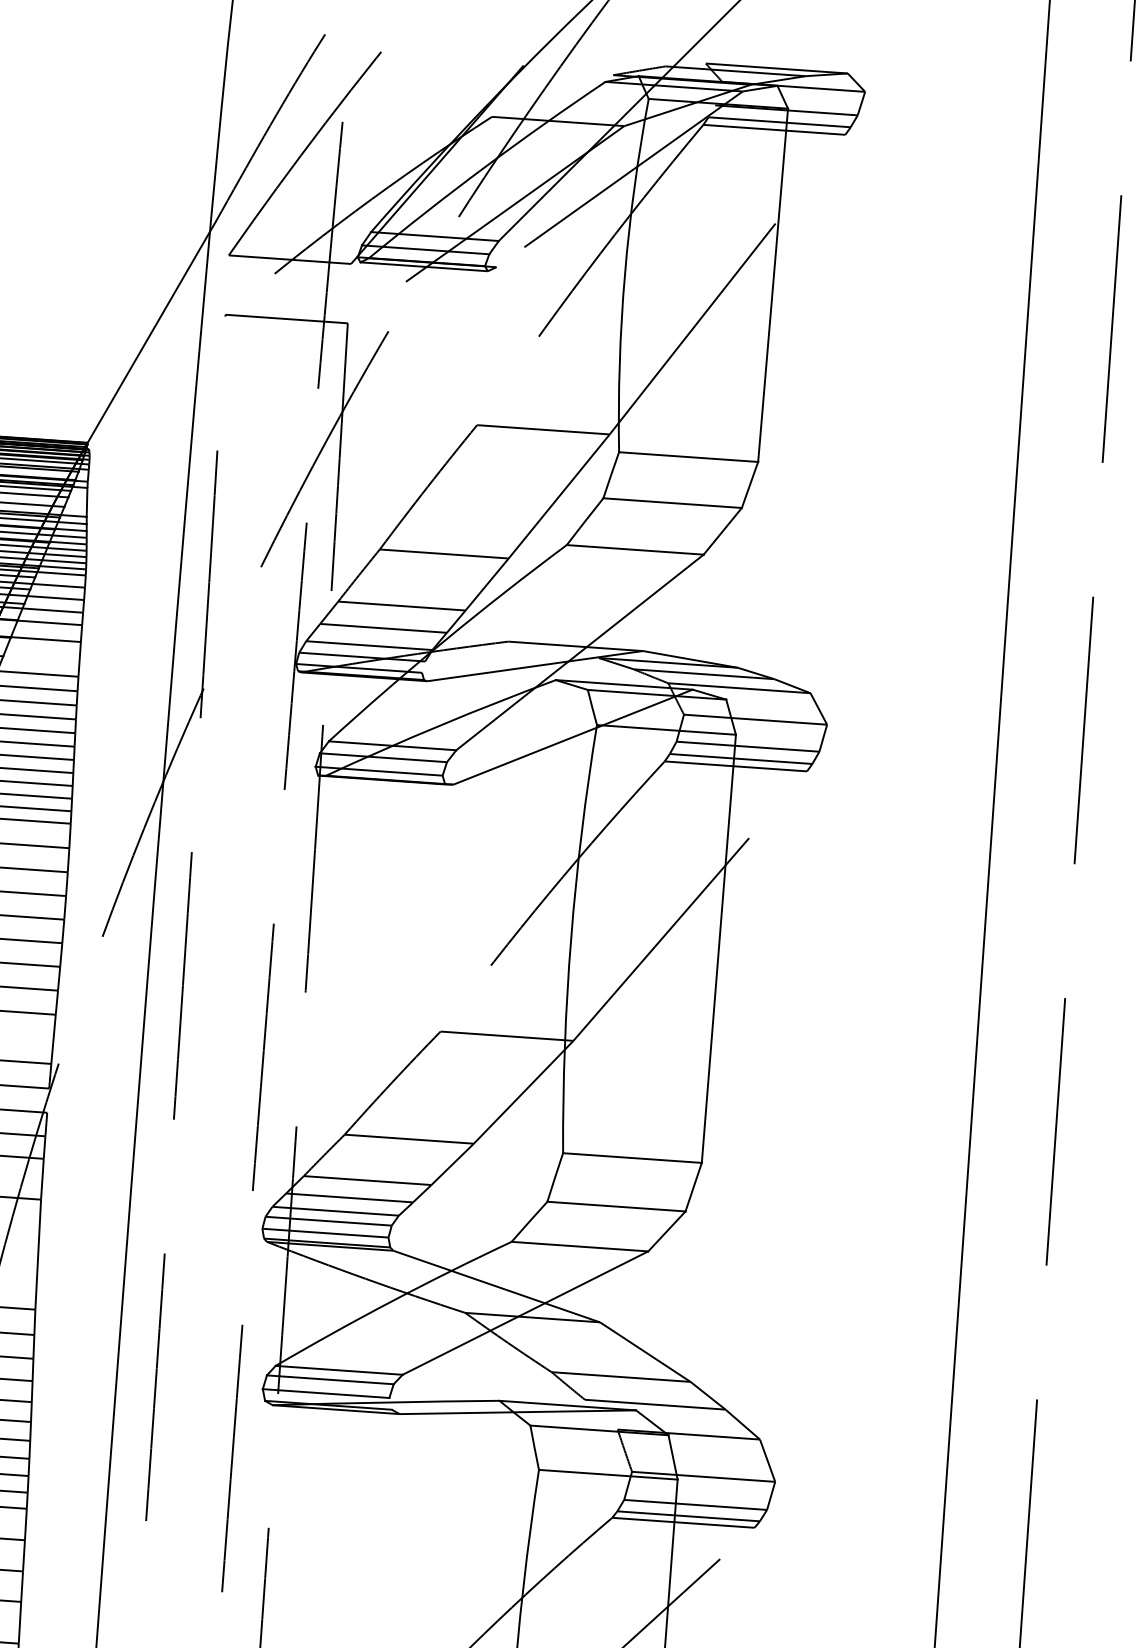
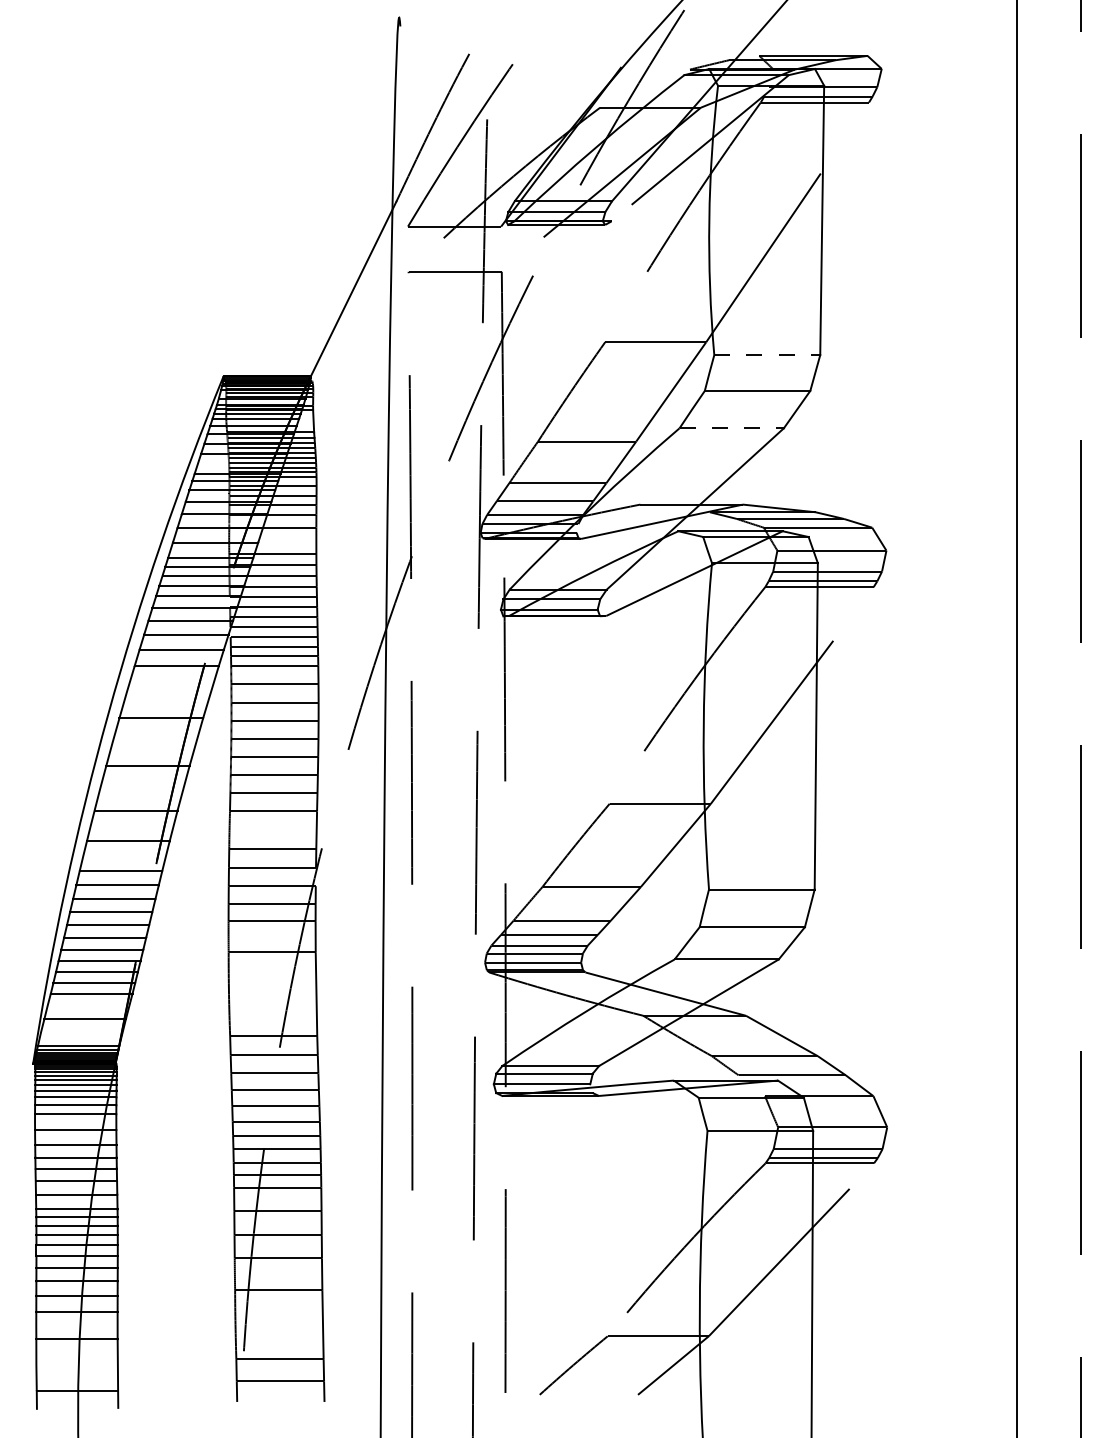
line: (688, 457) -> (767, 355), solid -> dashed
line: (636, 550) -> (732, 428), solid -> dashed

